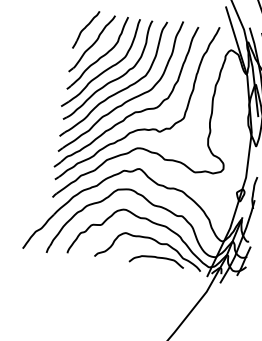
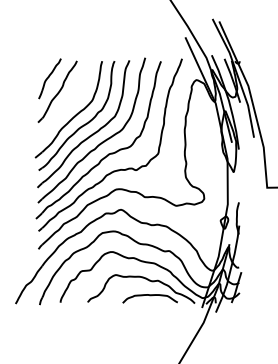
part: (97, 53) -> (64, 100), removed

